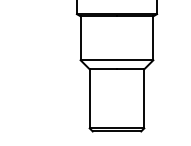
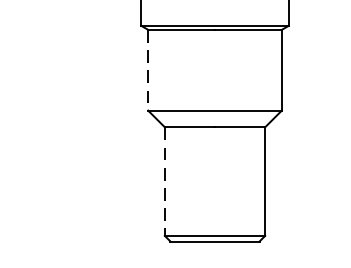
line: (80, 38) -> (147, 70), solid -> dashed
line: (89, 98) -> (164, 180), solid -> dashed

